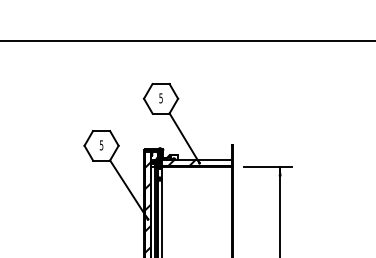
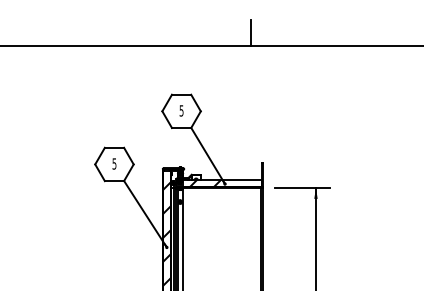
line: (222, 28) -> (250, 32), added

